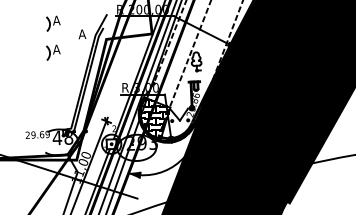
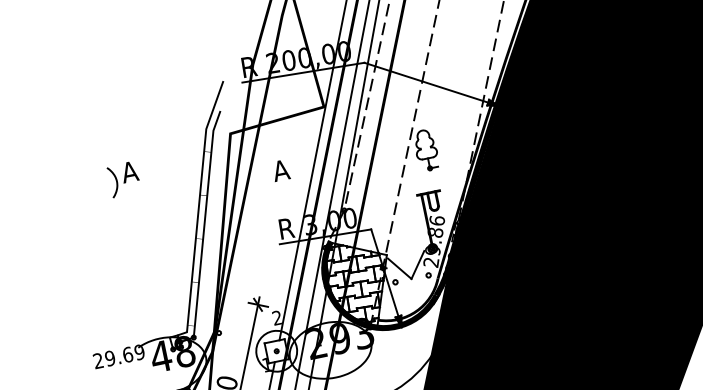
part: (53, 23) -> (114, 118), removed
text: (82, 34) -> (281, 170), moved

